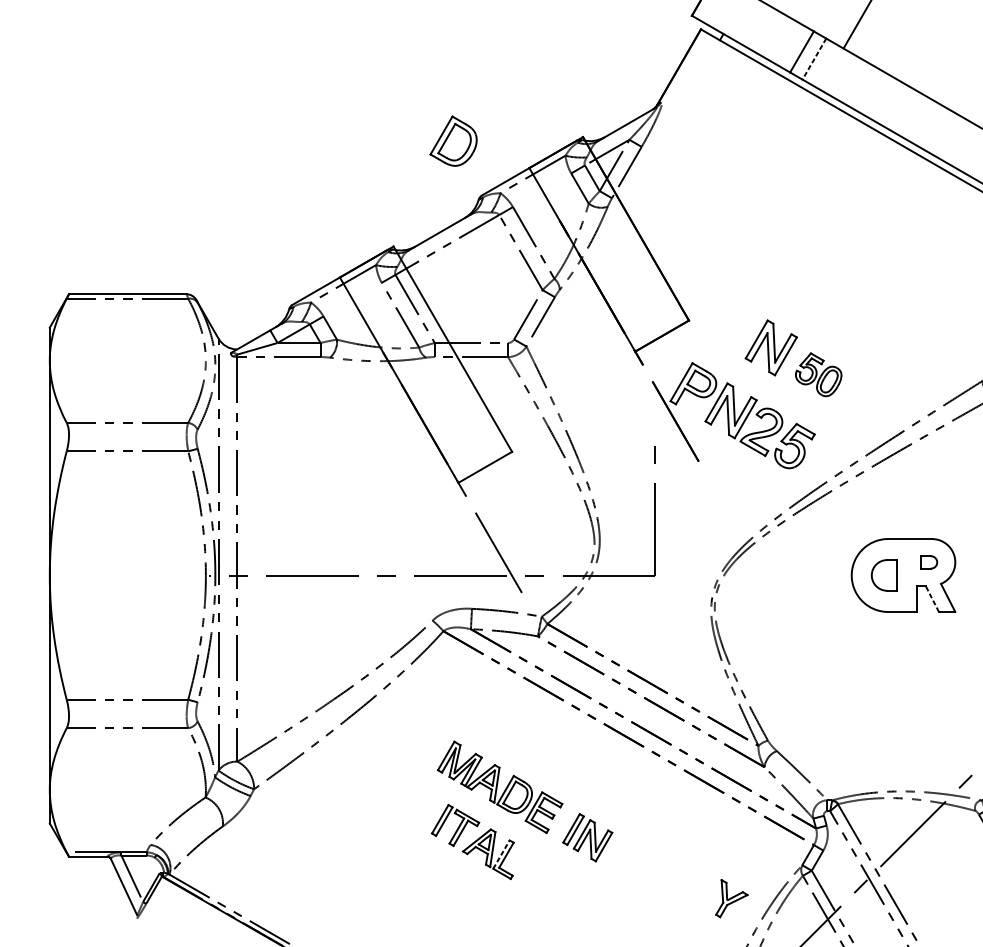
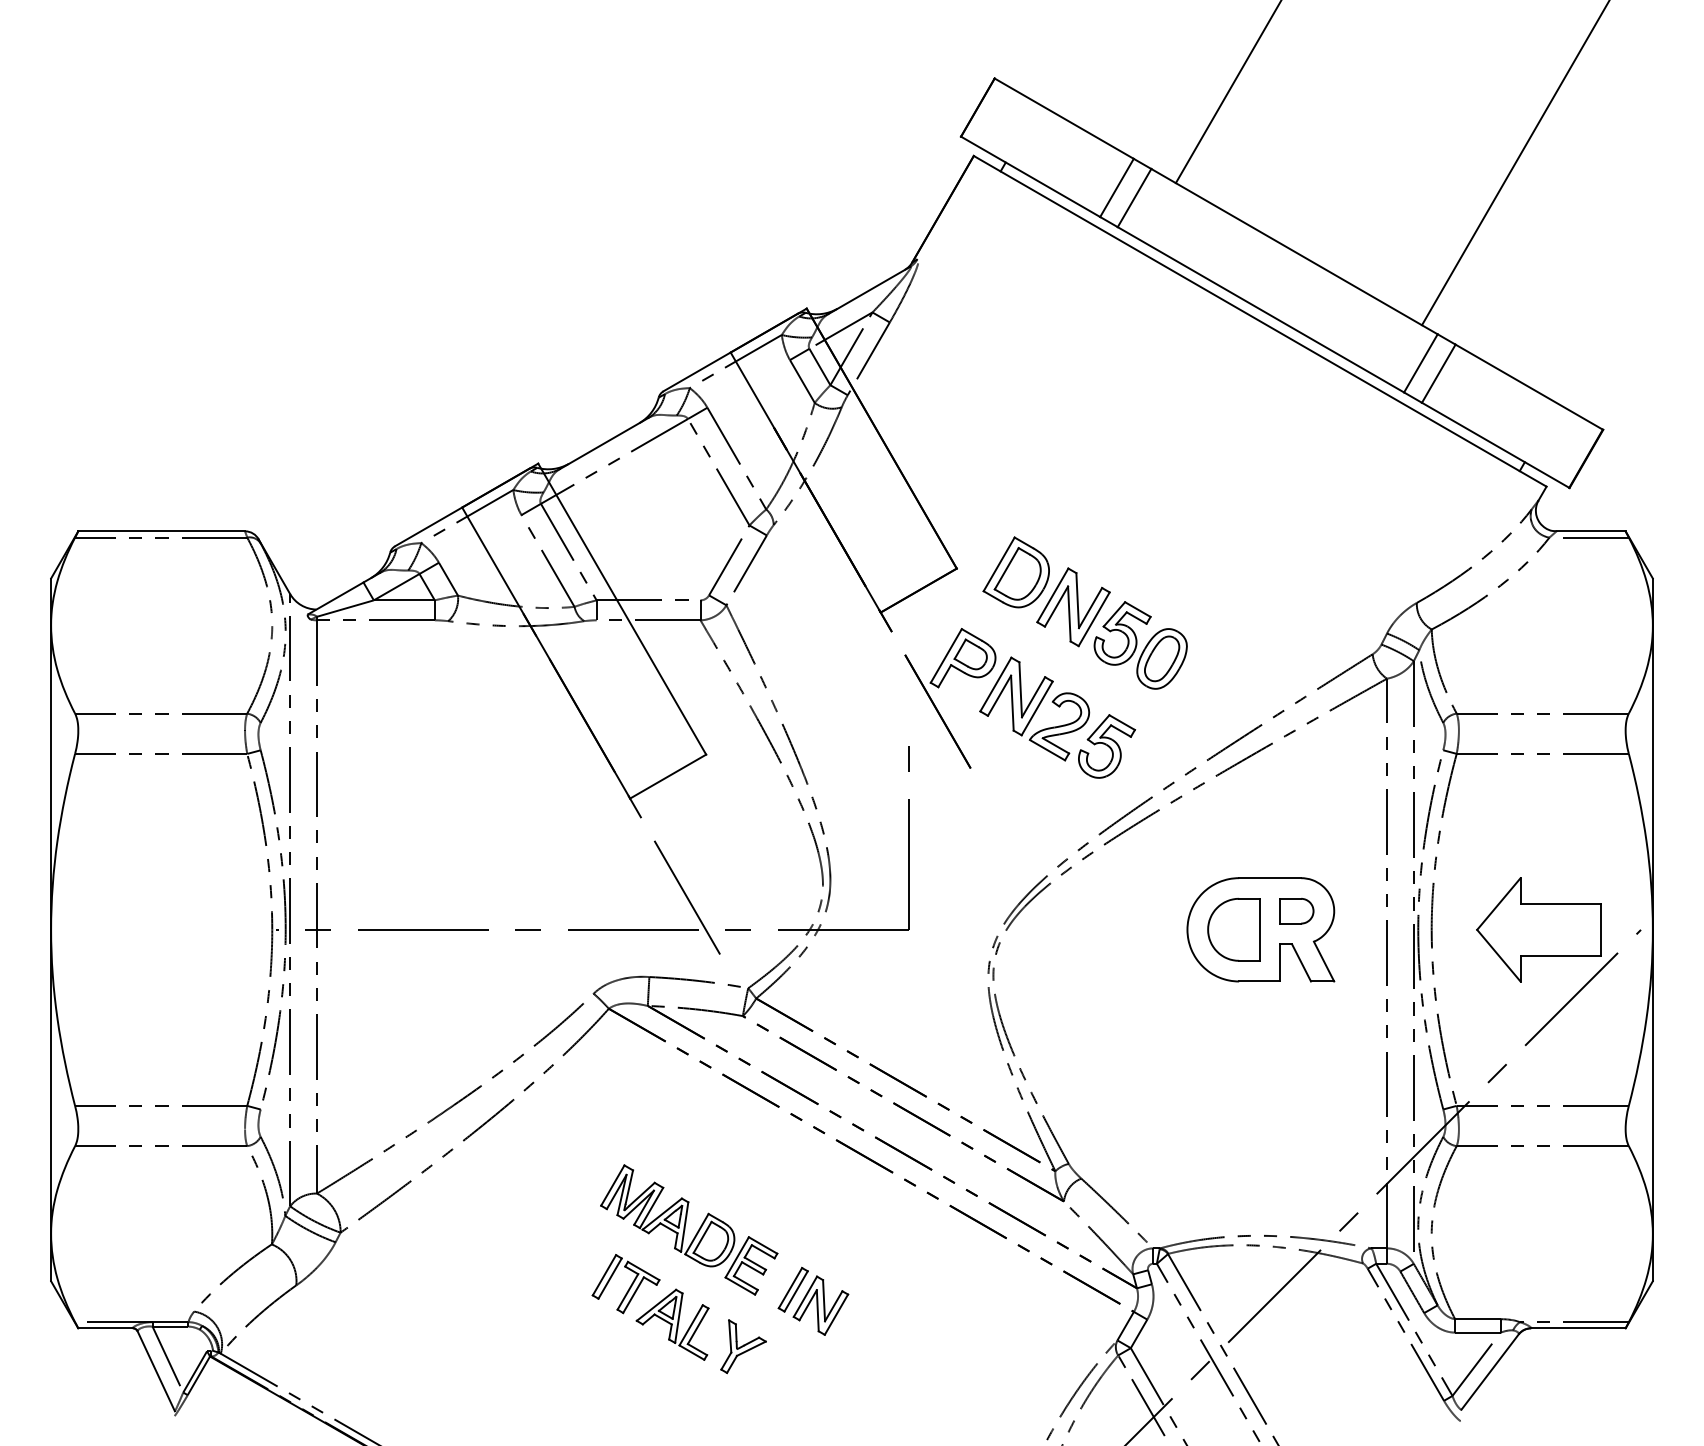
line: (814, 59) -> (1134, 198), dashed -> solid
part: (453, 141) -> (1015, 572), moved
part: (818, 374) -> (1140, 645), size x1.43
part: (928, 562) -> (1296, 911), size x1.43
part: (884, 575) -> (1233, 929), size x1.43
line: (932, 598) -> (1301, 962), dashed -> solid
line: (501, 854) -> (691, 1324), dashed -> solid
part: (731, 898) -> (743, 1346), moved

